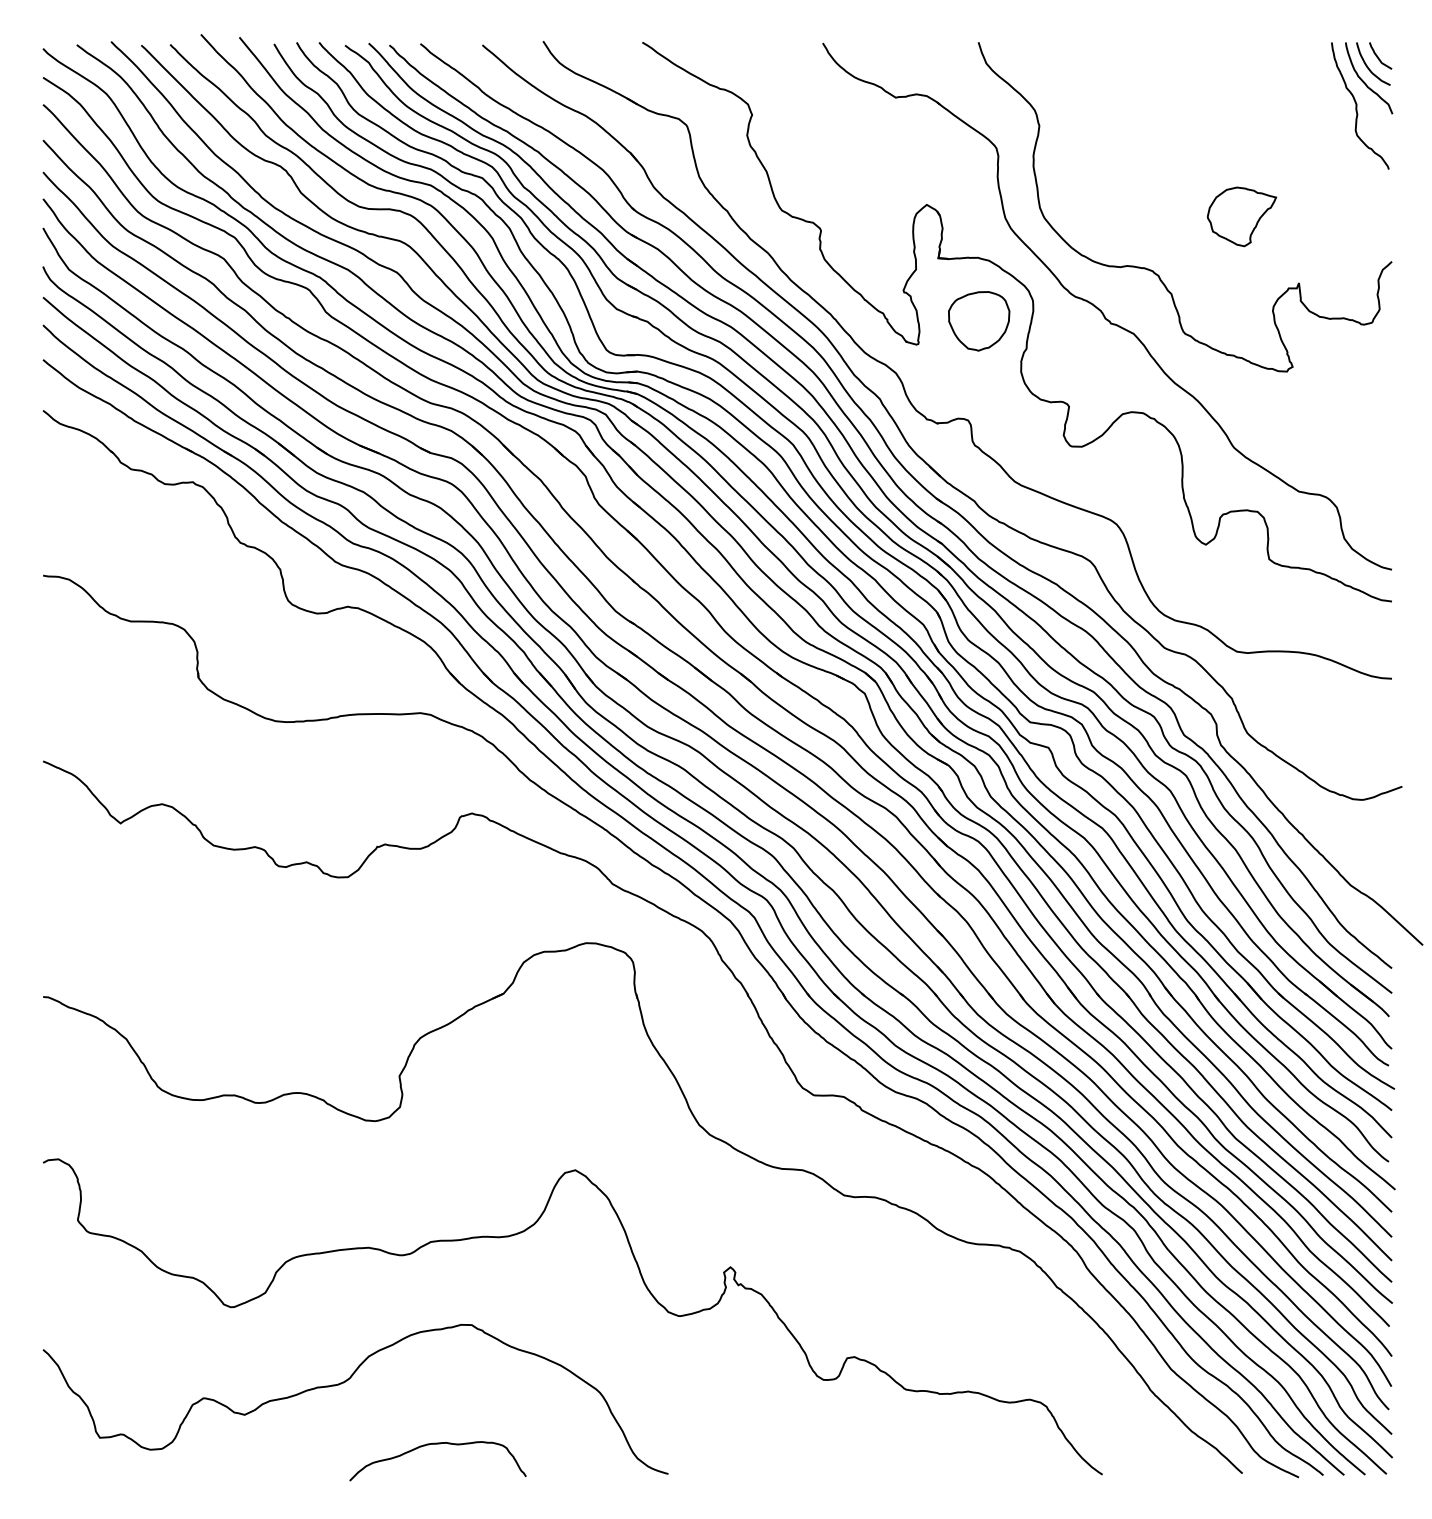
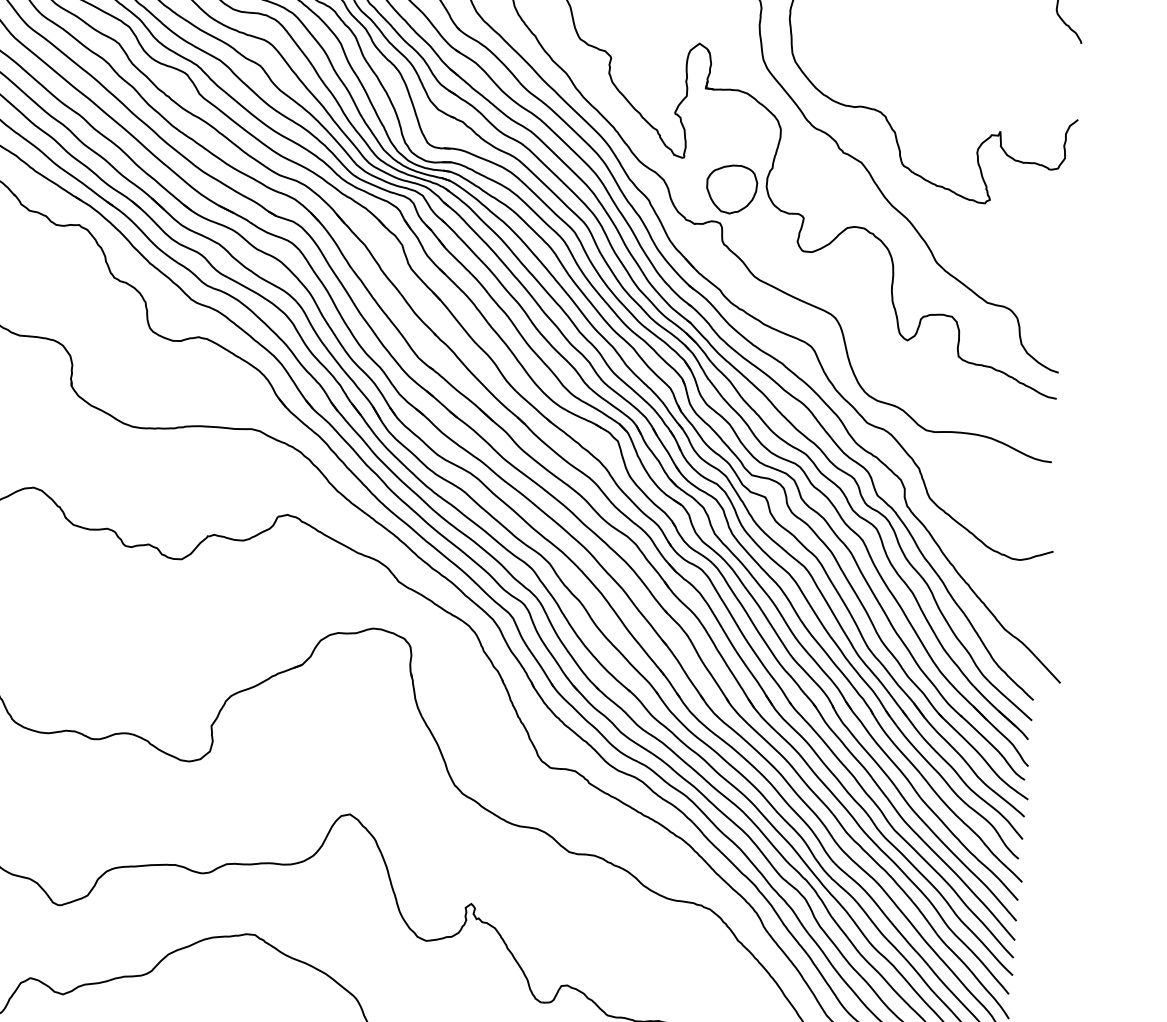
part: (1242, 216) -> (958, 73), removed
part: (979, 321) -> (732, 189), moved

